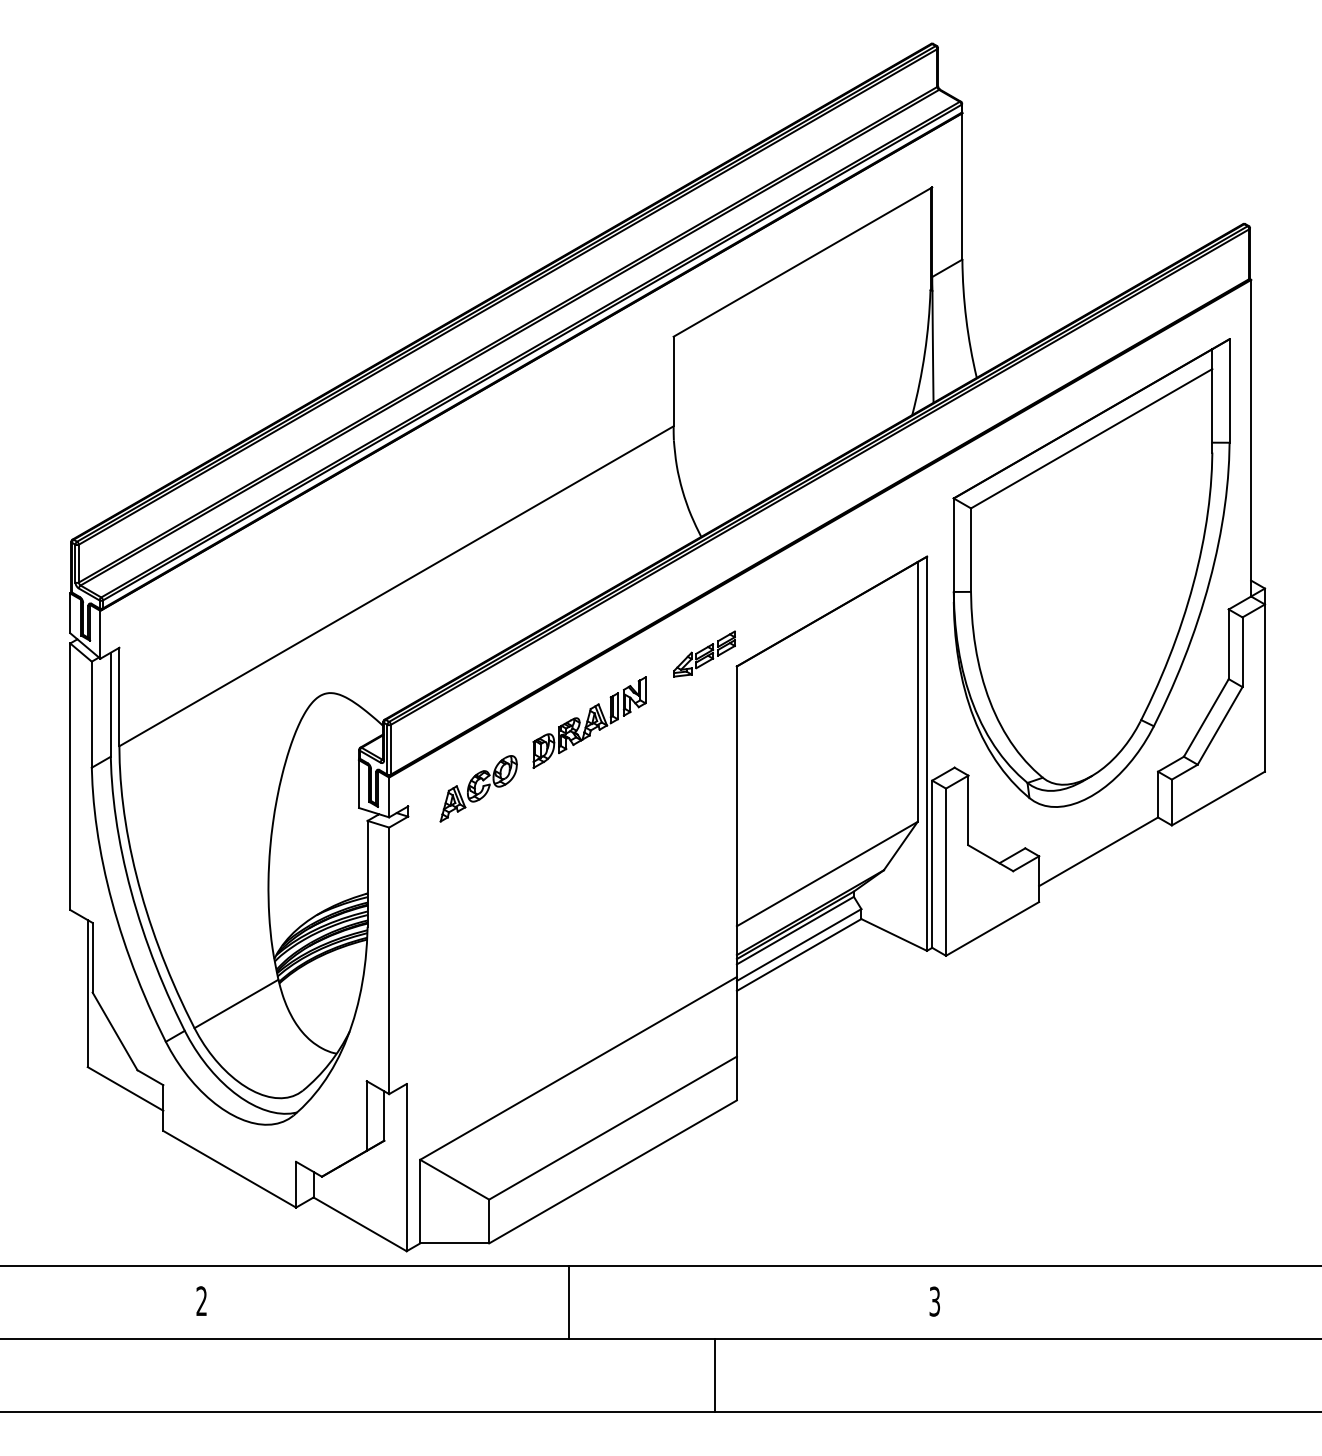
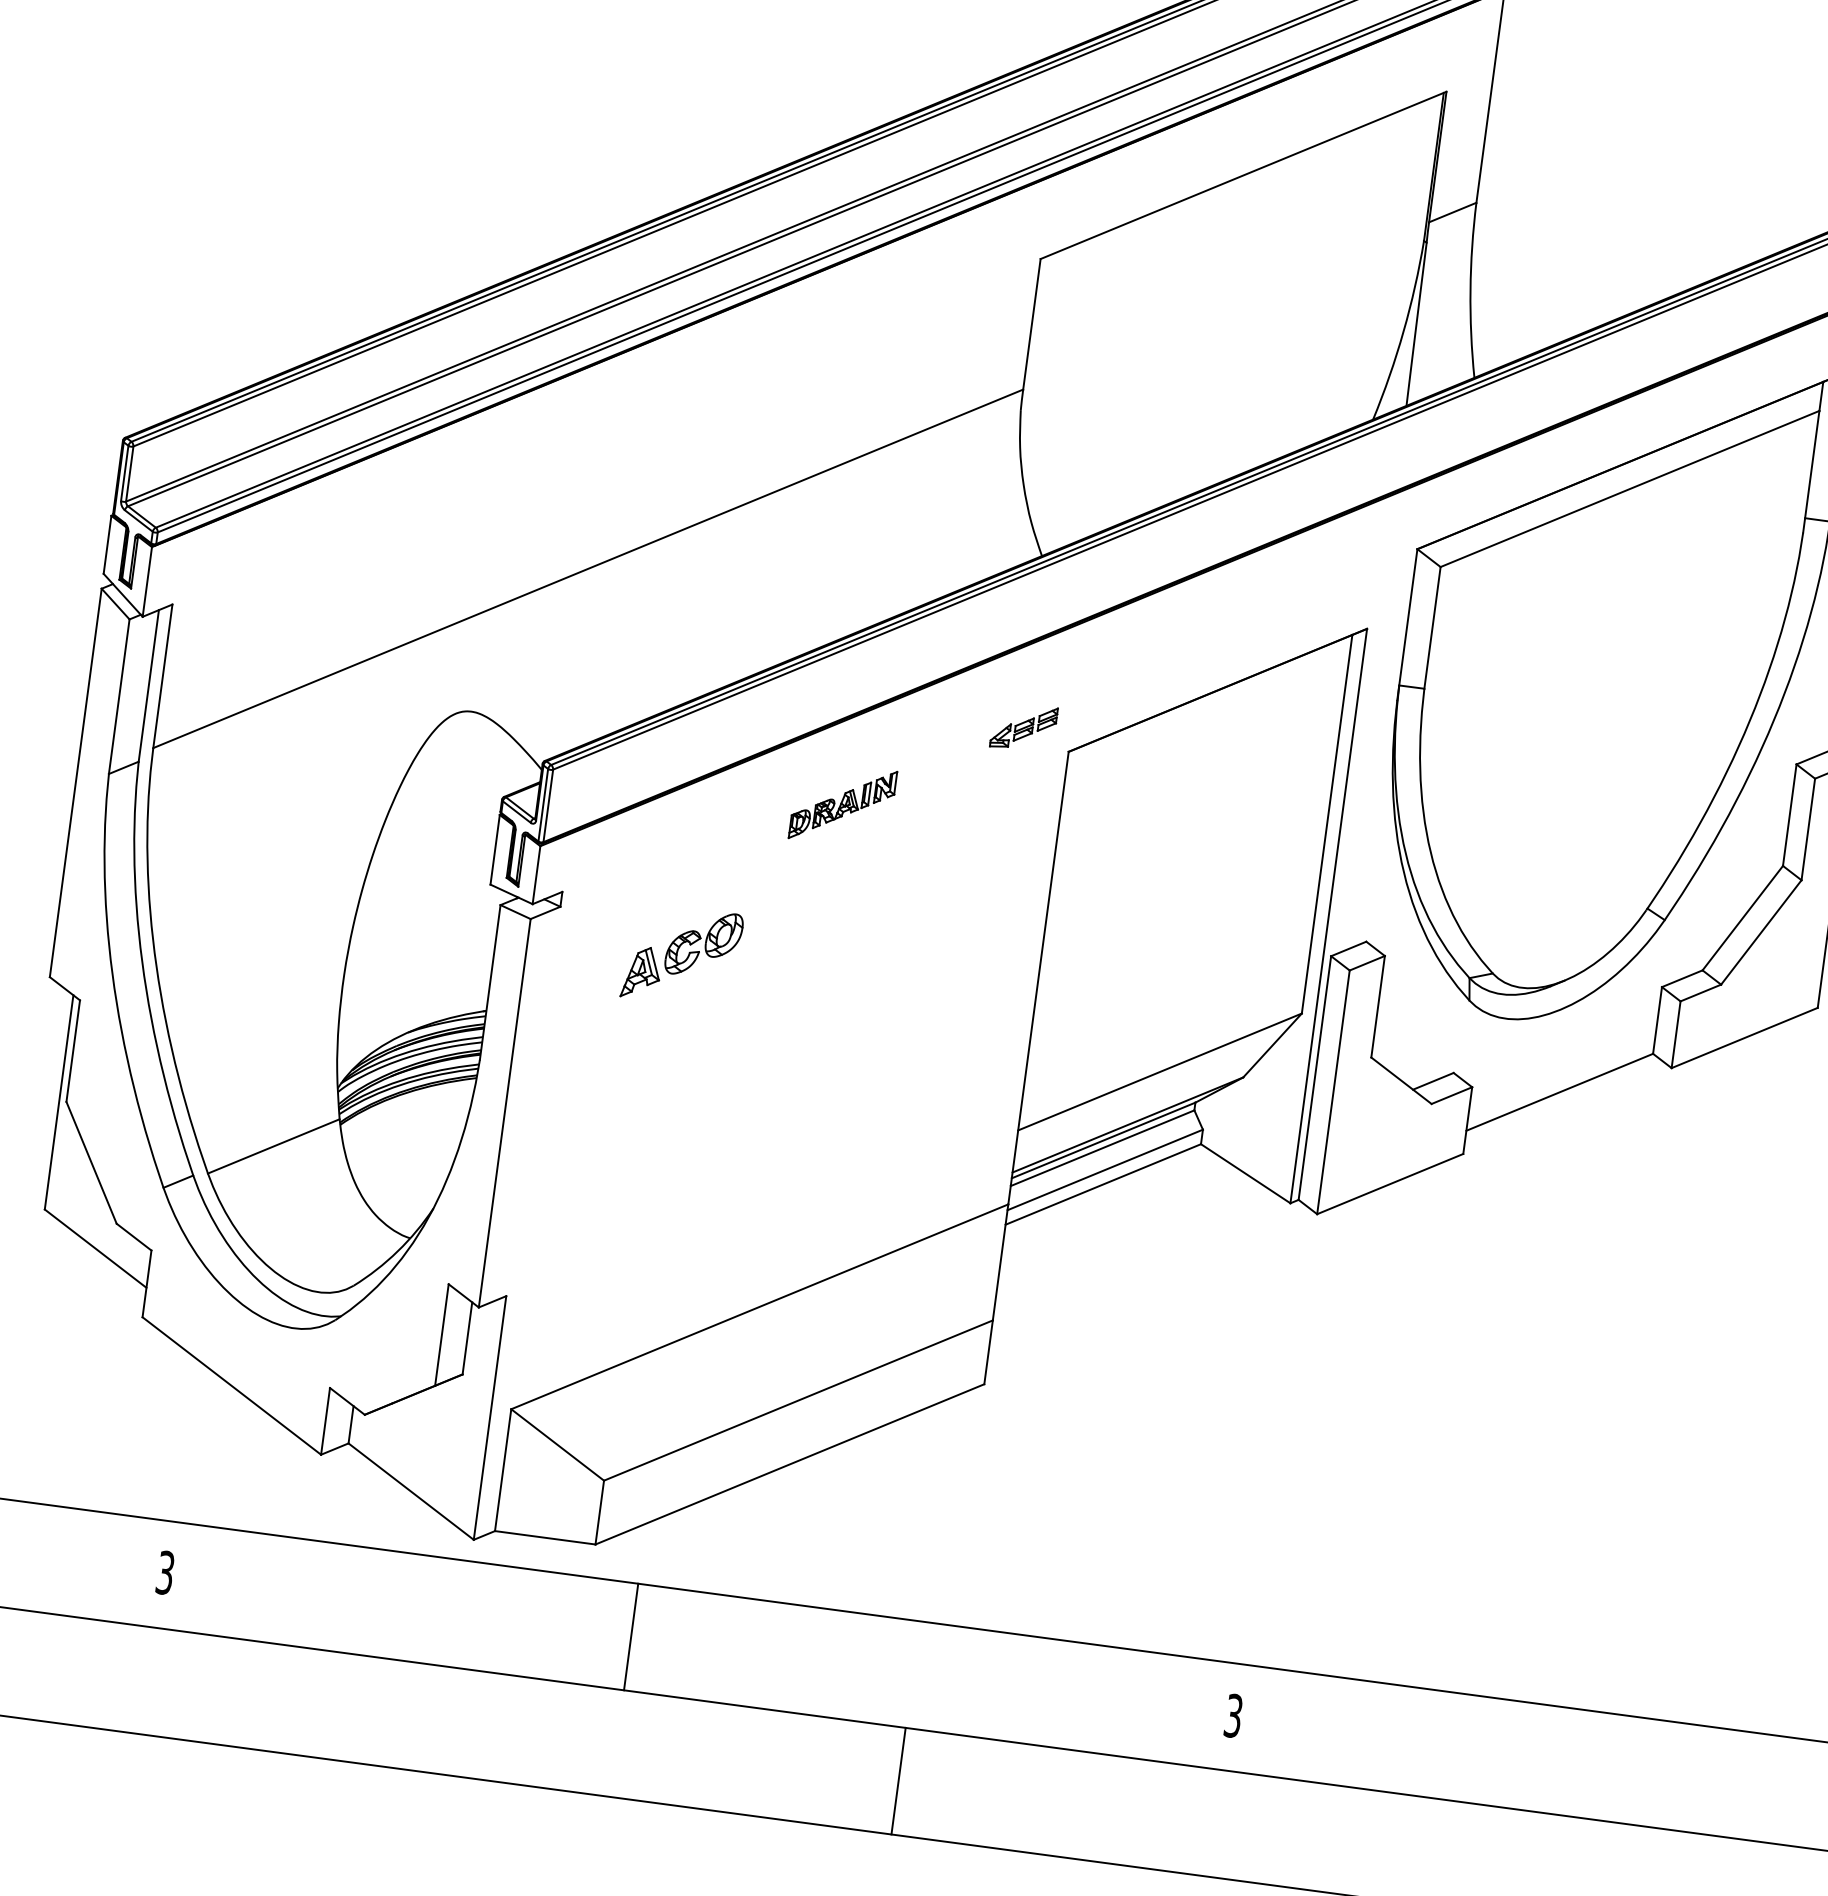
part: (704, 653) -> (1023, 726), size x0.7
part: (589, 722) -> (842, 804), size x0.6
part: (478, 788) -> (681, 955), moved
text: (201, 1301) -> (164, 1573), 2 -> 3
line: (568, 1302) -> (631, 1636), moved

